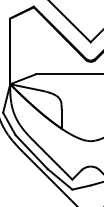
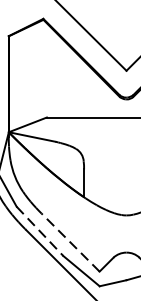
line: (31, 152) -> (39, 232), solid -> dashed
line: (52, 159) -> (70, 242), solid -> dashed

